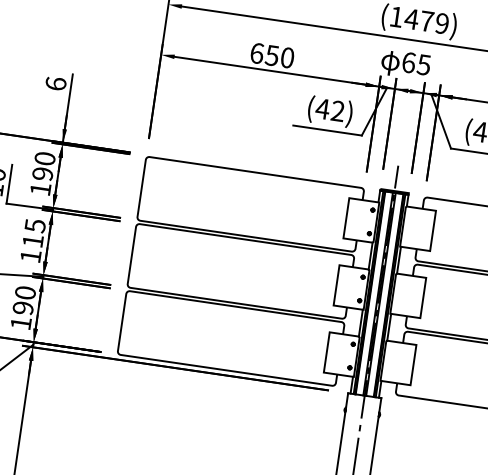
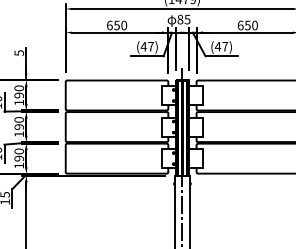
text: (409, 62) -> (180, 19), 65 -> 85
text: (54, 84) -> (18, 53), 6 -> 5
text: (336, 110) -> (150, 46), (42) -> (47)
text: (34, 233) -> (19, 123), 115 -> 190

